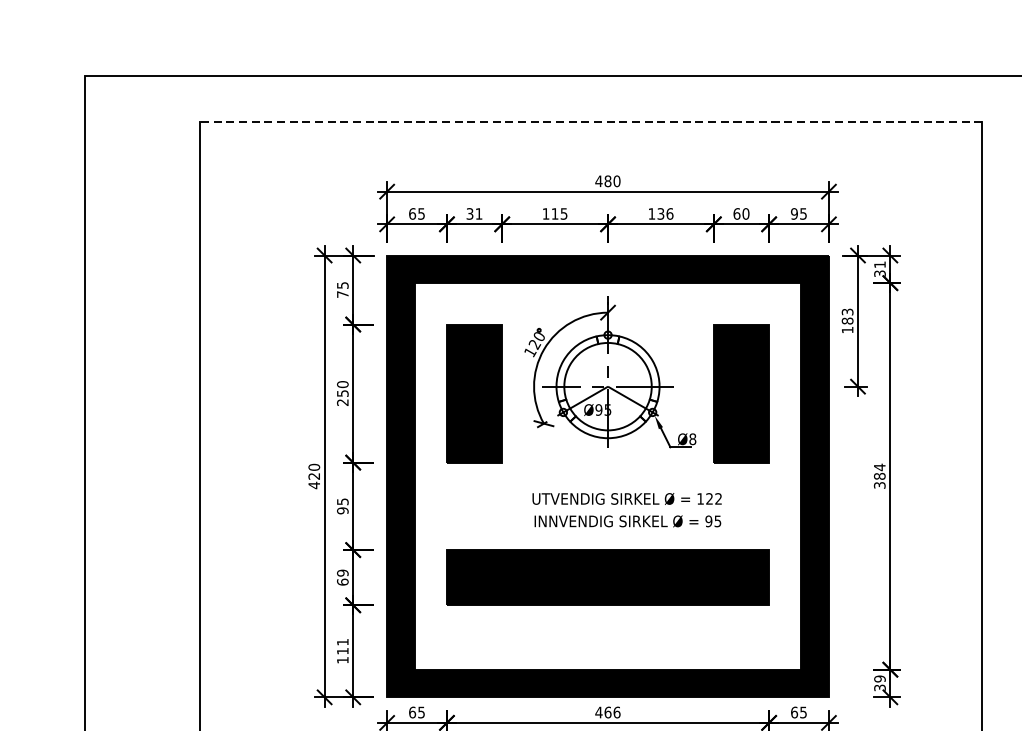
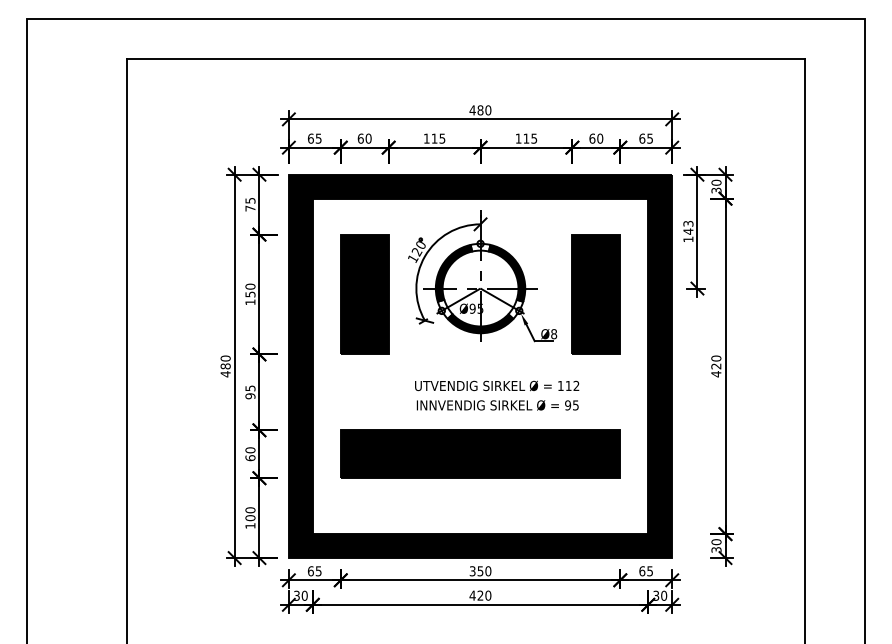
line: (590, 122) -> (465, 59), dashed -> solid
text: (474, 213) -> (364, 138), 31 -> 60
text: (665, 213) -> (530, 138), 136 -> 115
text: (794, 213) -> (642, 138), 95 -> 65
text: (879, 264) -> (716, 182), 31 -> 30
text: (847, 320) -> (688, 231), 183 -> 143
fill: (576, 368) -> (453, 272), added
fill: (637, 368) -> (506, 272), added
text: (342, 402) -> (250, 302), 250 -> 150
fill: (607, 426) -> (480, 323), added
text: (314, 476) -> (225, 366), 420 -> 480
text: (879, 476) -> (716, 366), 384 -> 420
text: (709, 498) -> (568, 385), 122 -> 112
text: (342, 573) -> (250, 450), 69 -> 60
text: (342, 647) -> (250, 514), 111 -> 100
text: (879, 679) -> (716, 542), 39 -> 30
text: (607, 712) -> (480, 571), 466 -> 350

